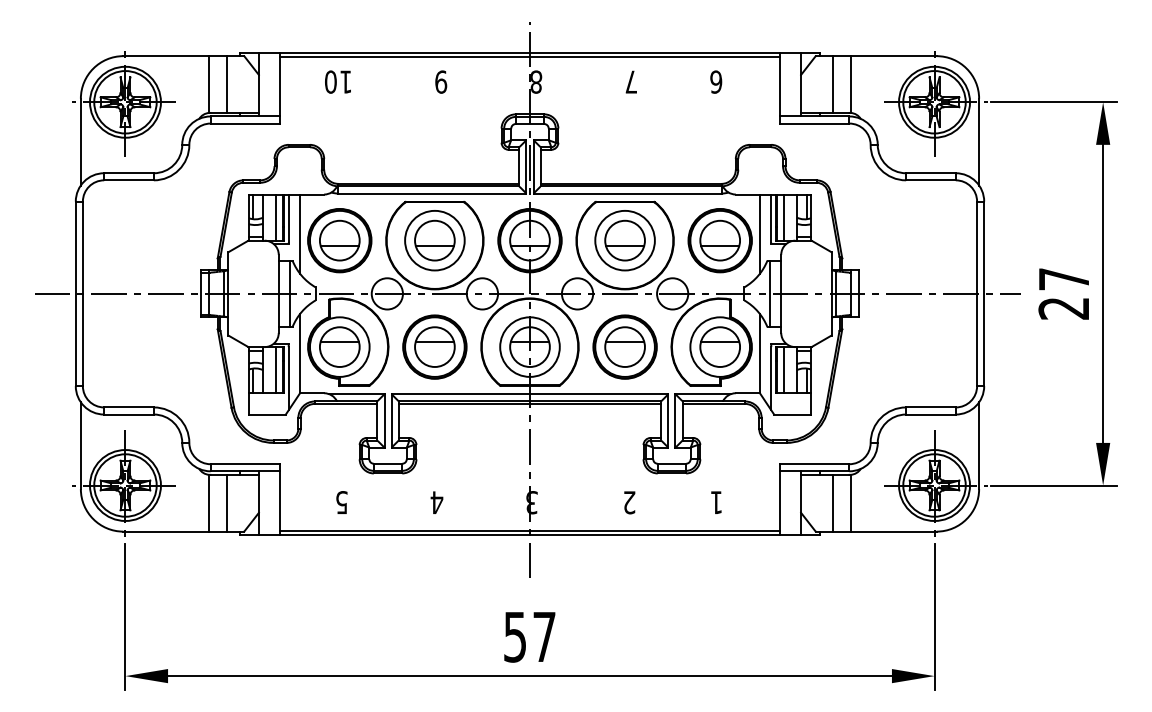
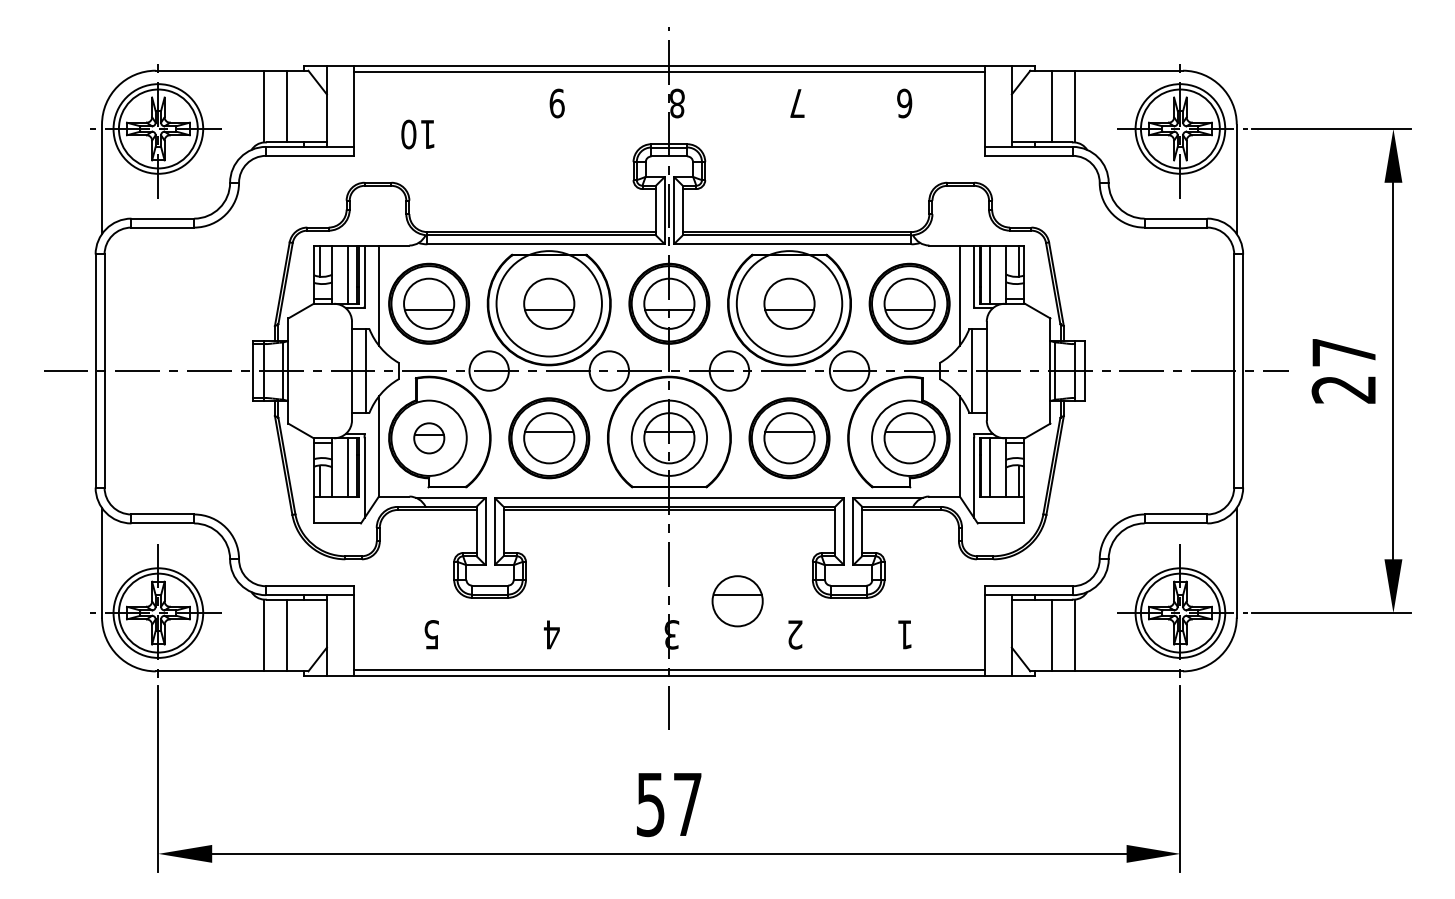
text: (337, 82) -> (417, 134), moved
circle: (434, 240) -> (548, 303), size x1.4
circle: (625, 240) -> (789, 303), size x1.4
part: (340, 347) -> (429, 438), size x0.6
part: (583, 476) -> (737, 601), added

